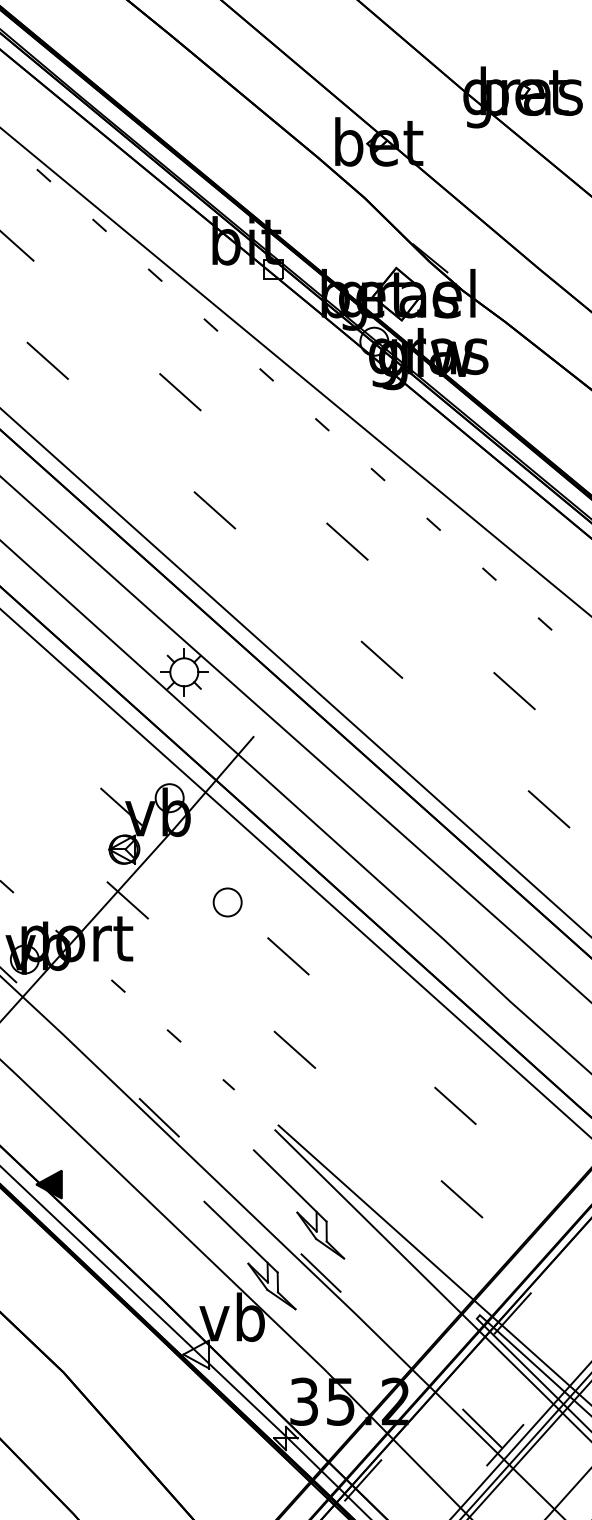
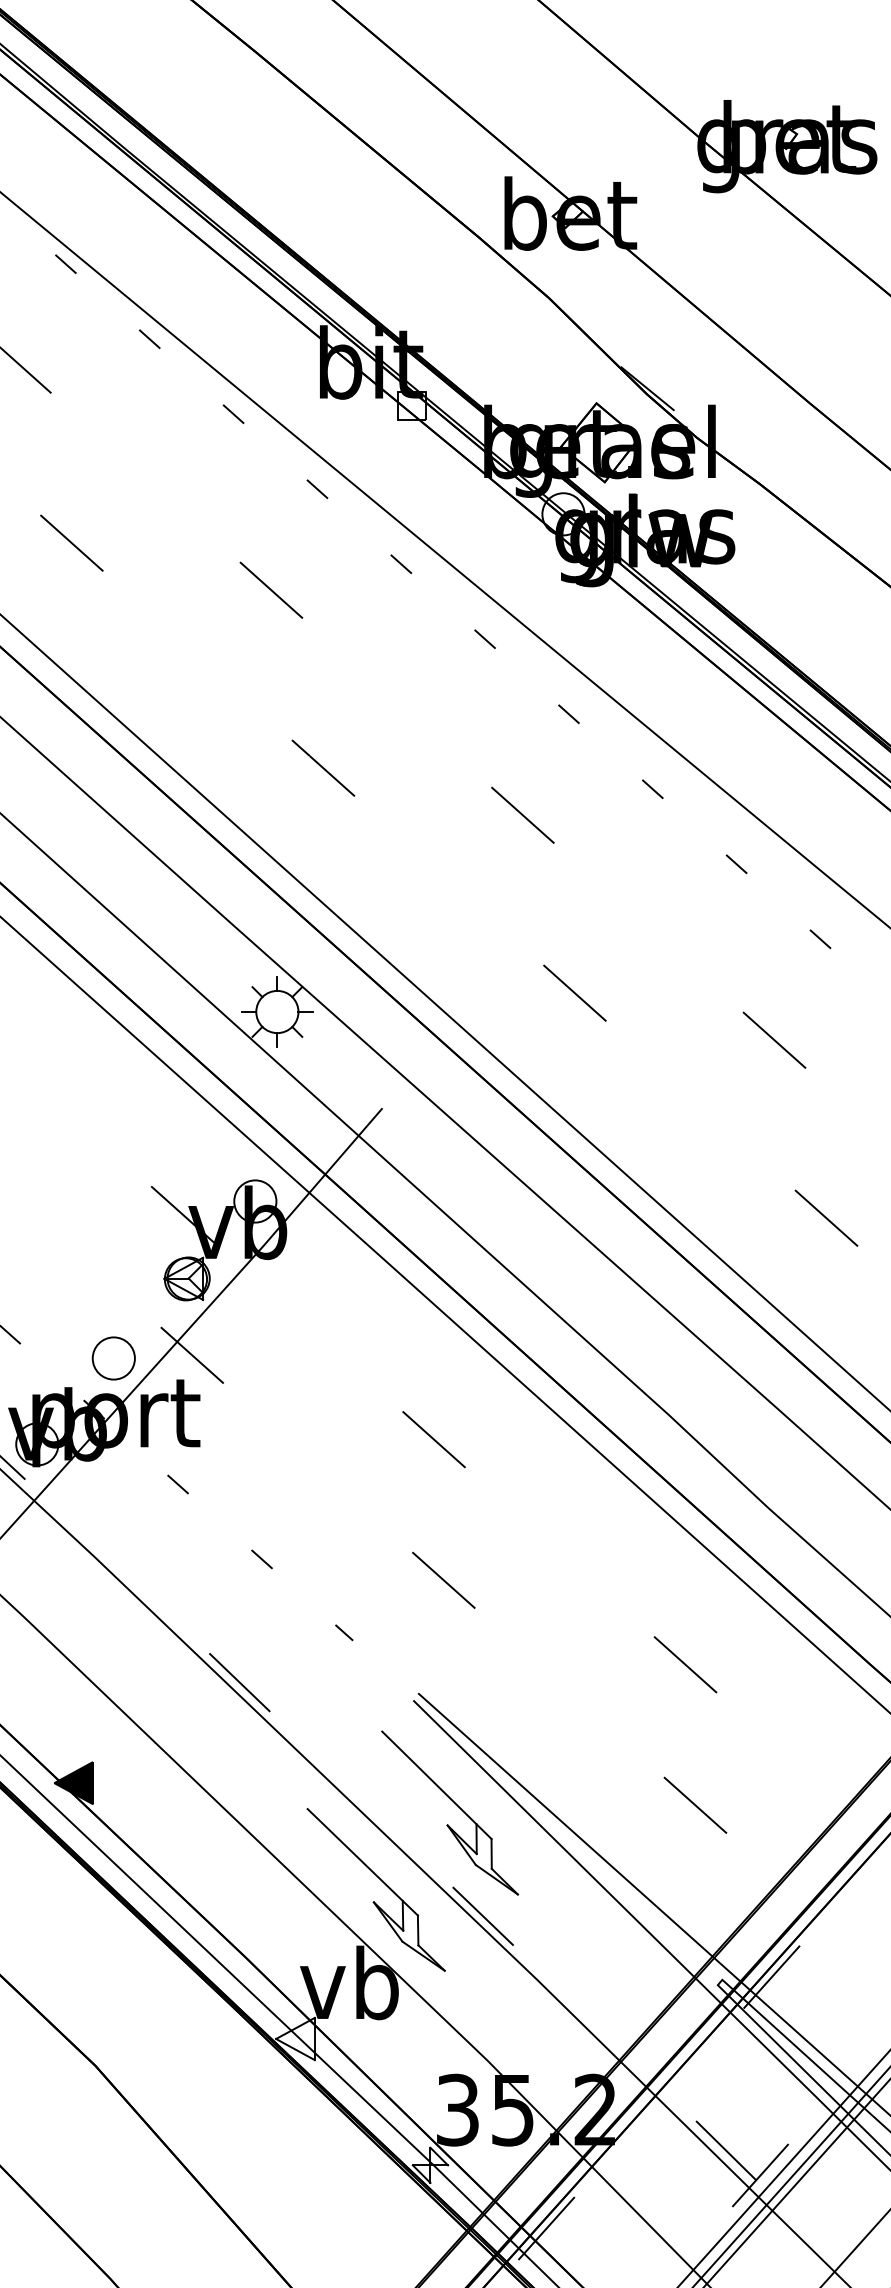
part: (227, 902) -> (113, 1358), moved

